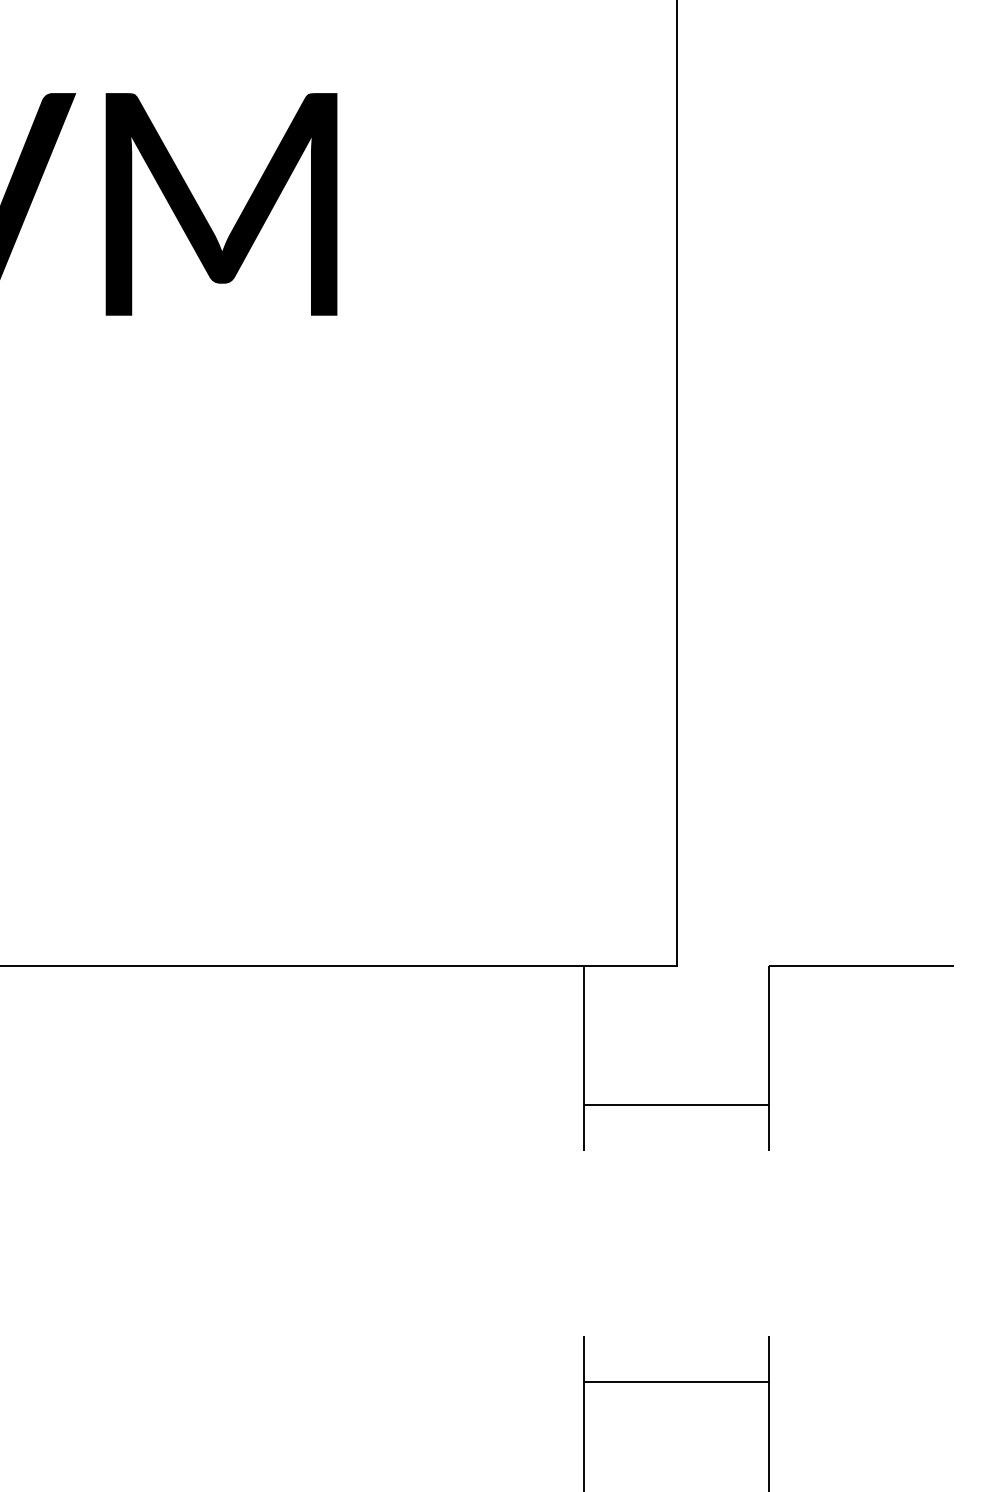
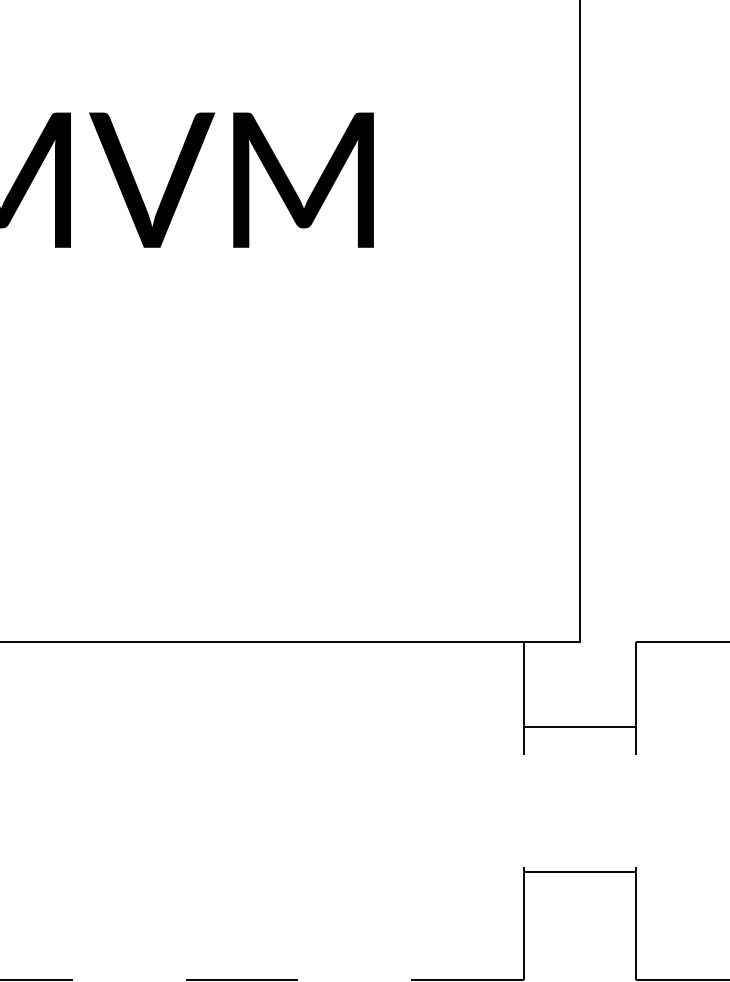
line: (675, 1382) -> (579, 871), moved

